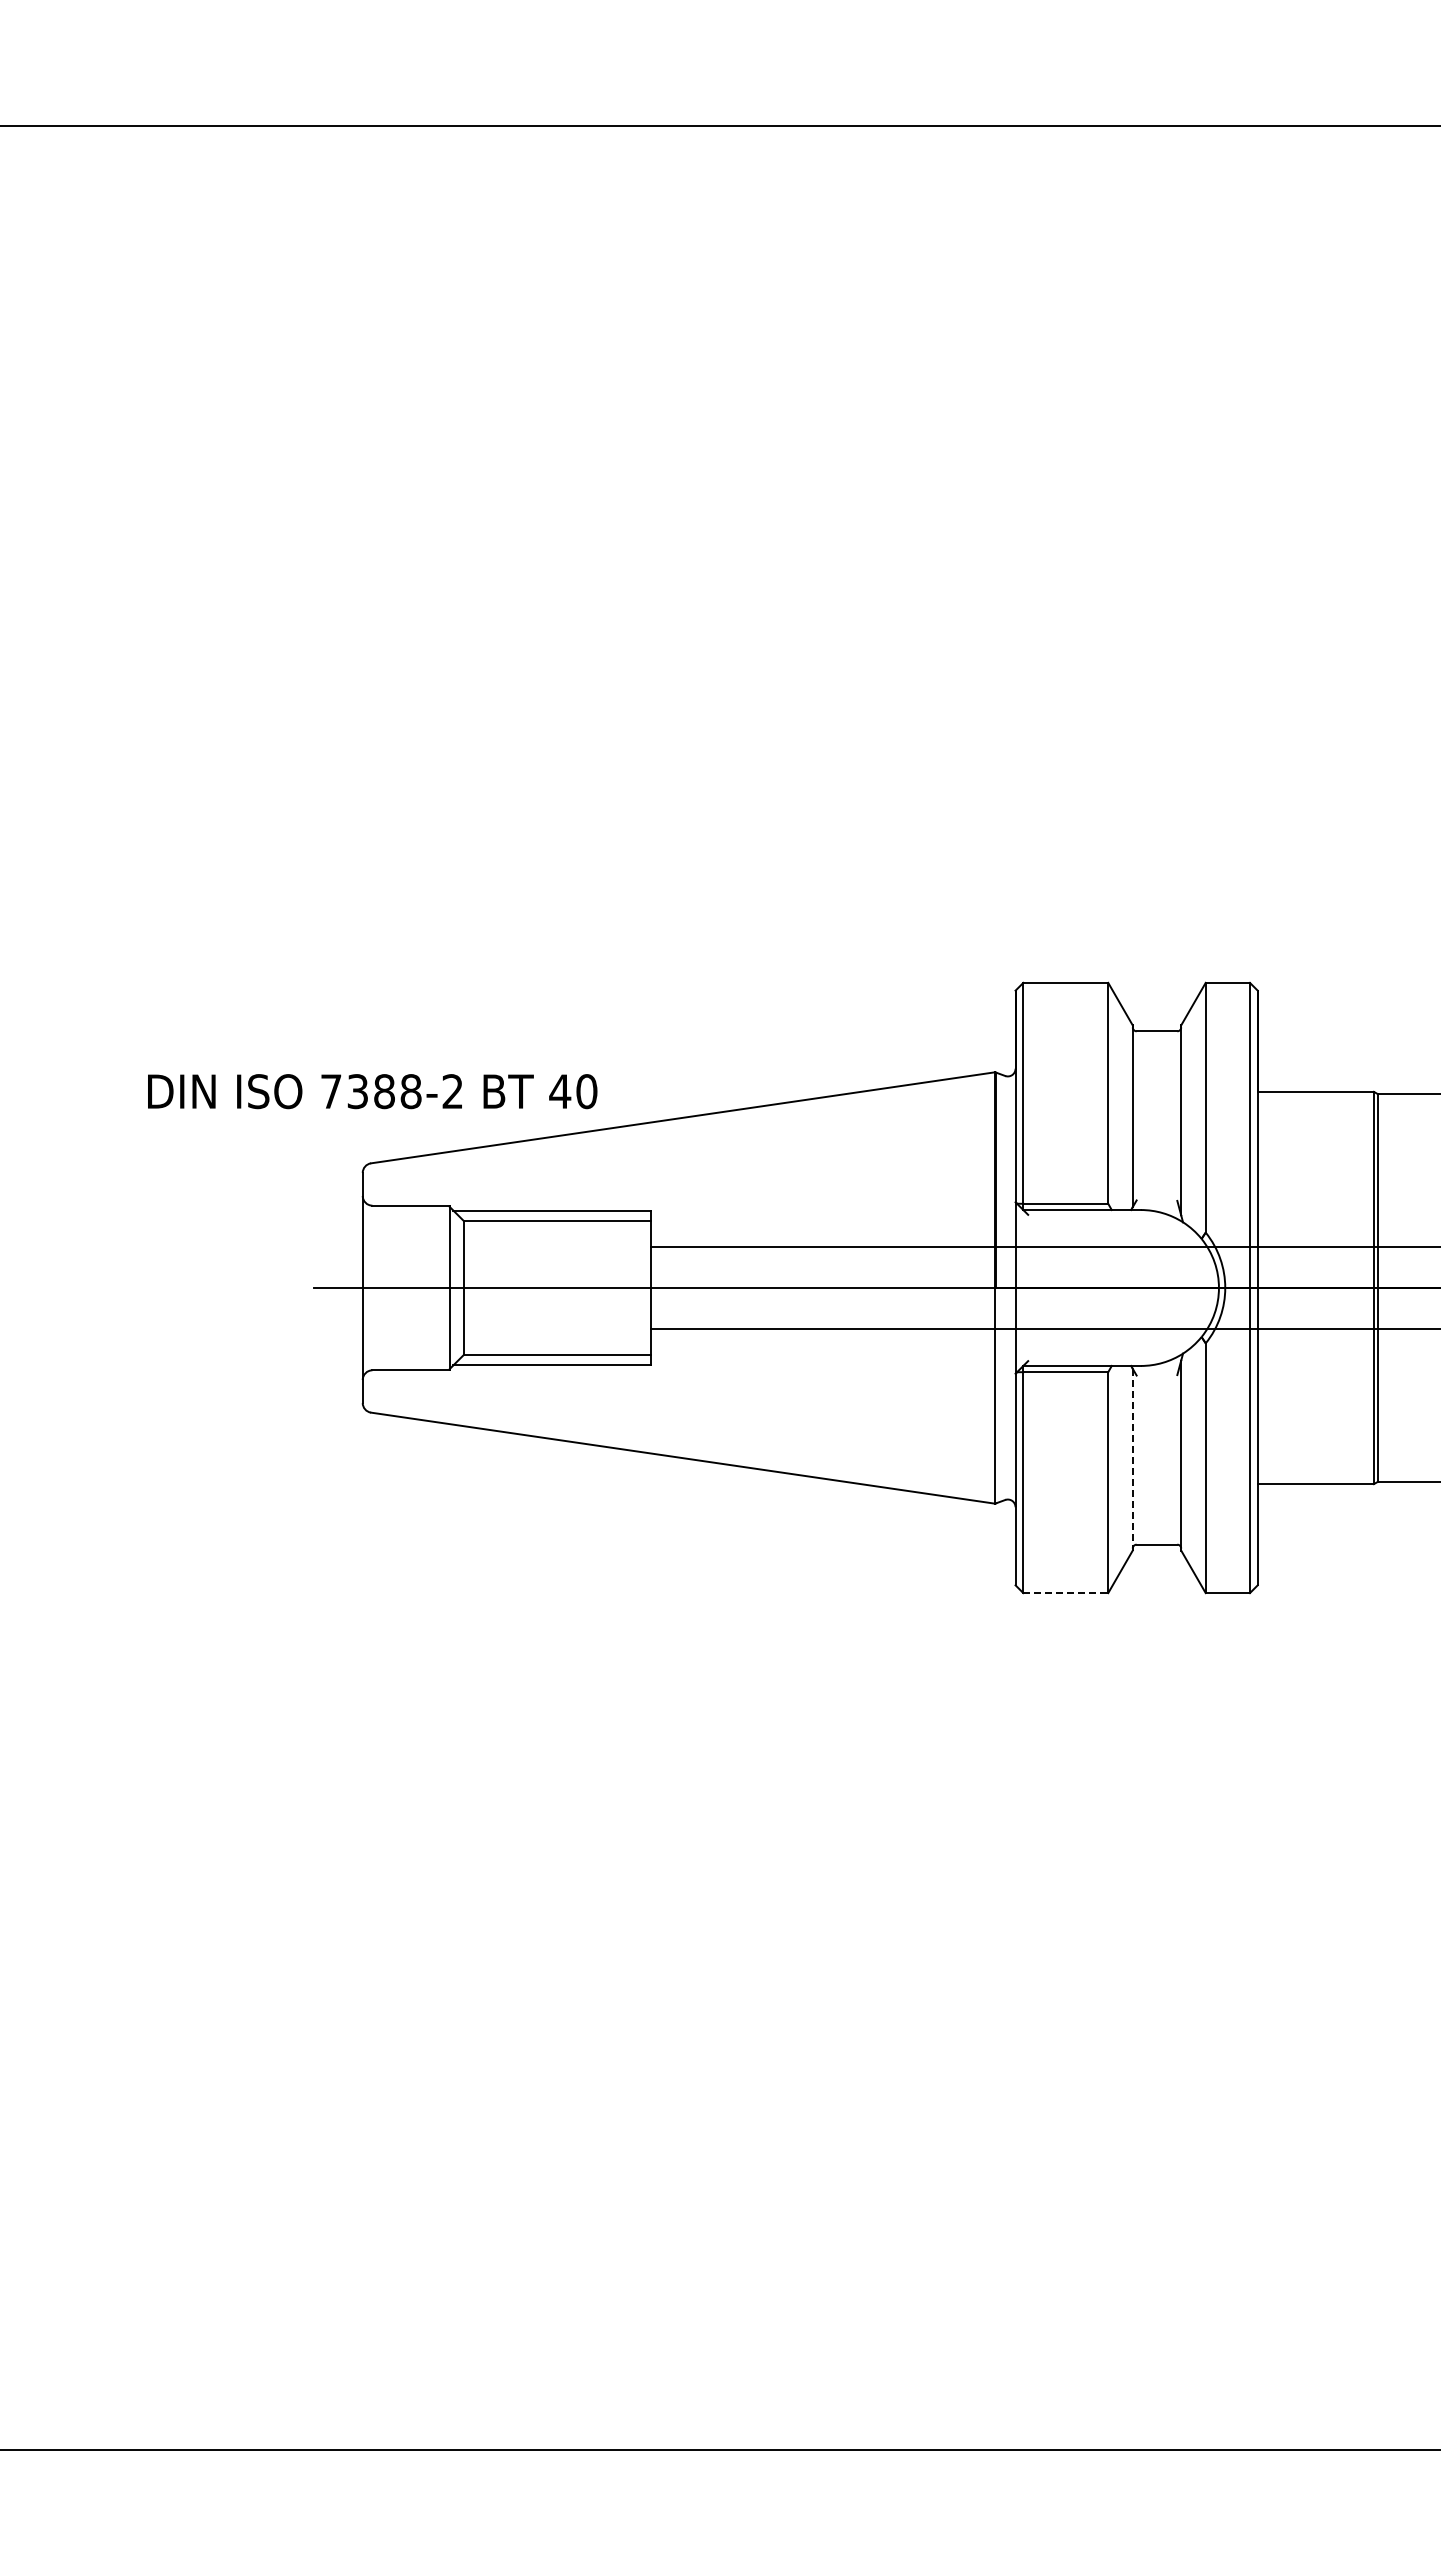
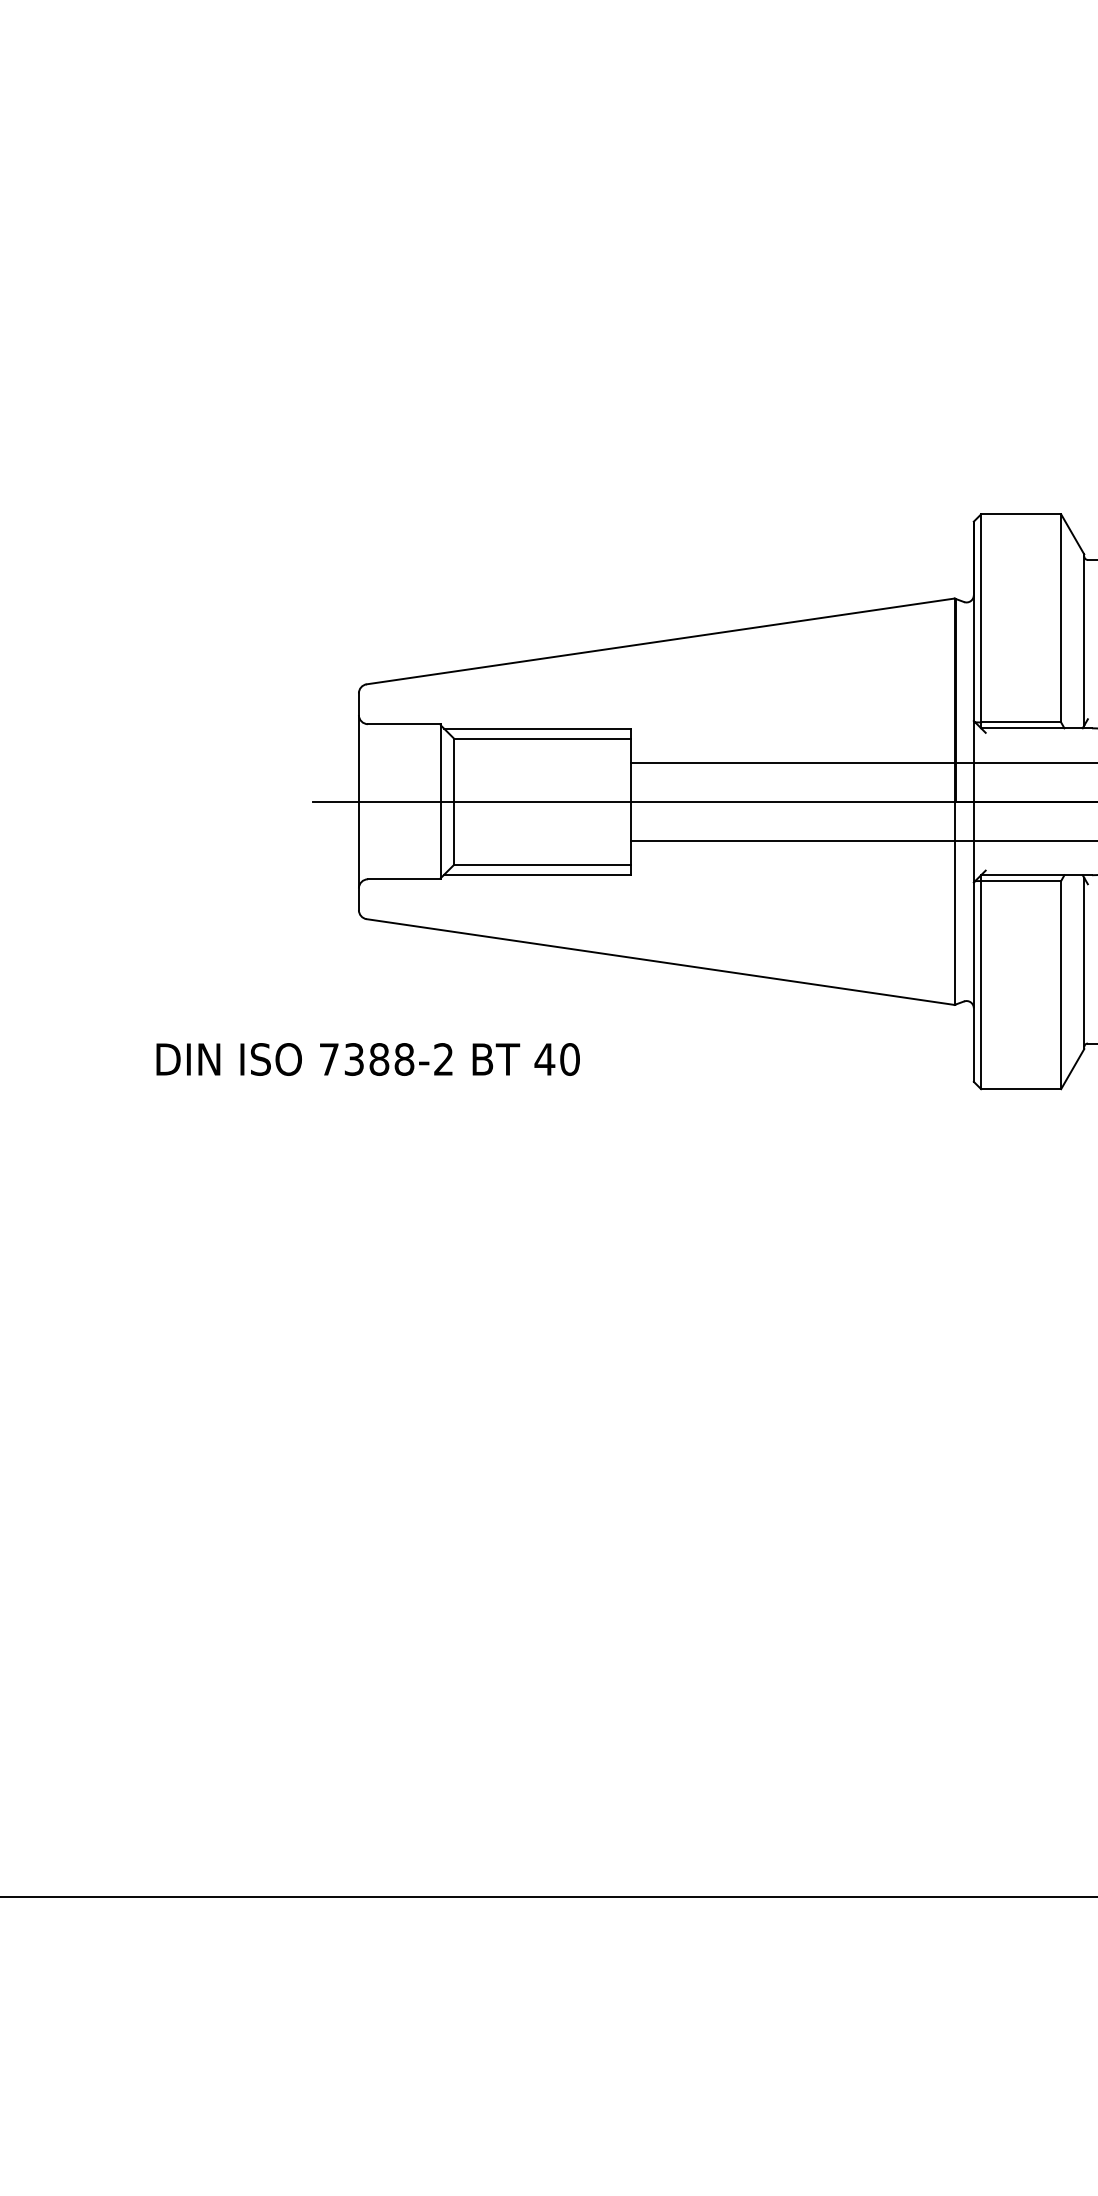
text: (372, 1091) -> (368, 1059), moved
line: (1132, 1459) -> (1083, 963), dashed -> solid
line: (1066, 1593) -> (1021, 1089), dashed -> solid

